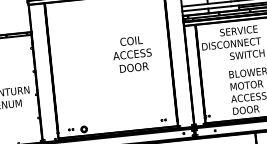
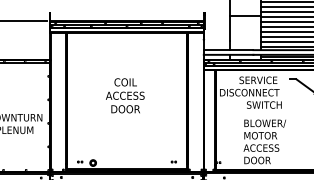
text: (132, 54) -> (125, 95), moved

